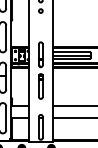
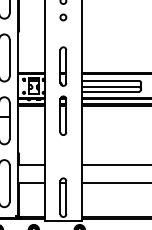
part: (40, 70) -> (62, 90), moved

